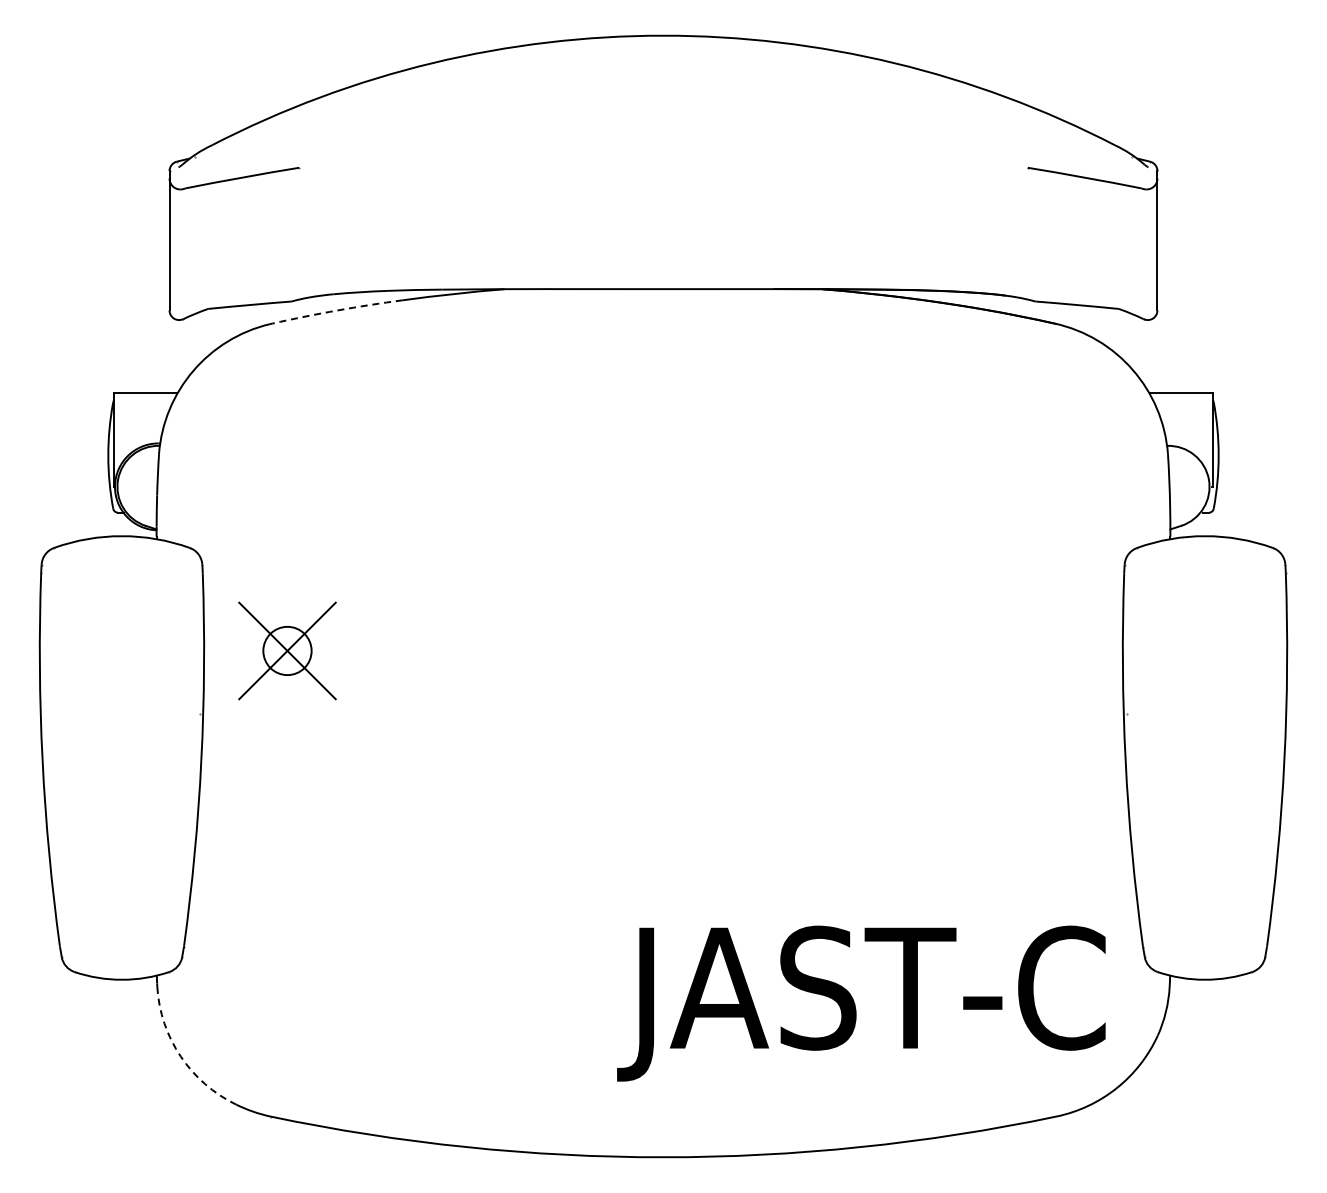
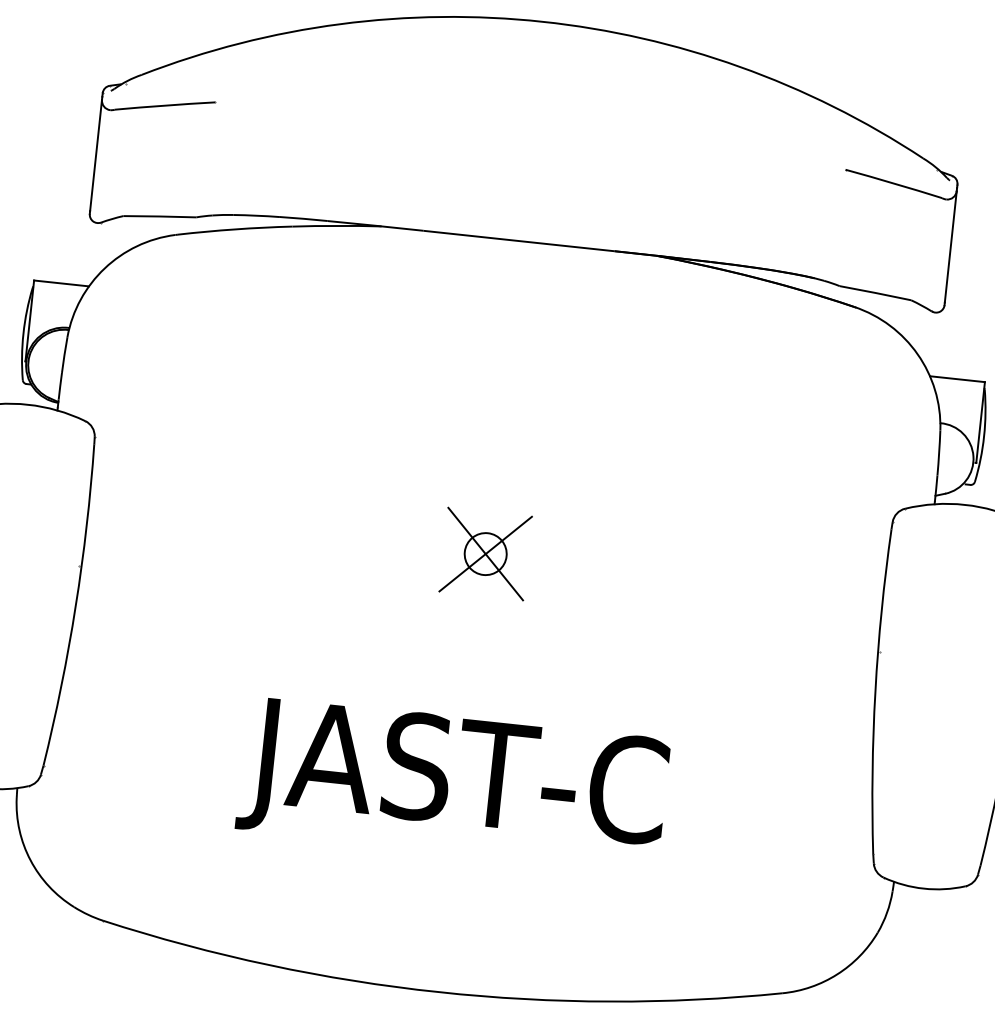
arc: (337, 310) -> (235, 229), dashed -> solid
part: (287, 650) -> (485, 553), moved
text: (861, 1003) -> (453, 783), moved
arc: (180, 1056) -> (30, 860), dashed -> solid

